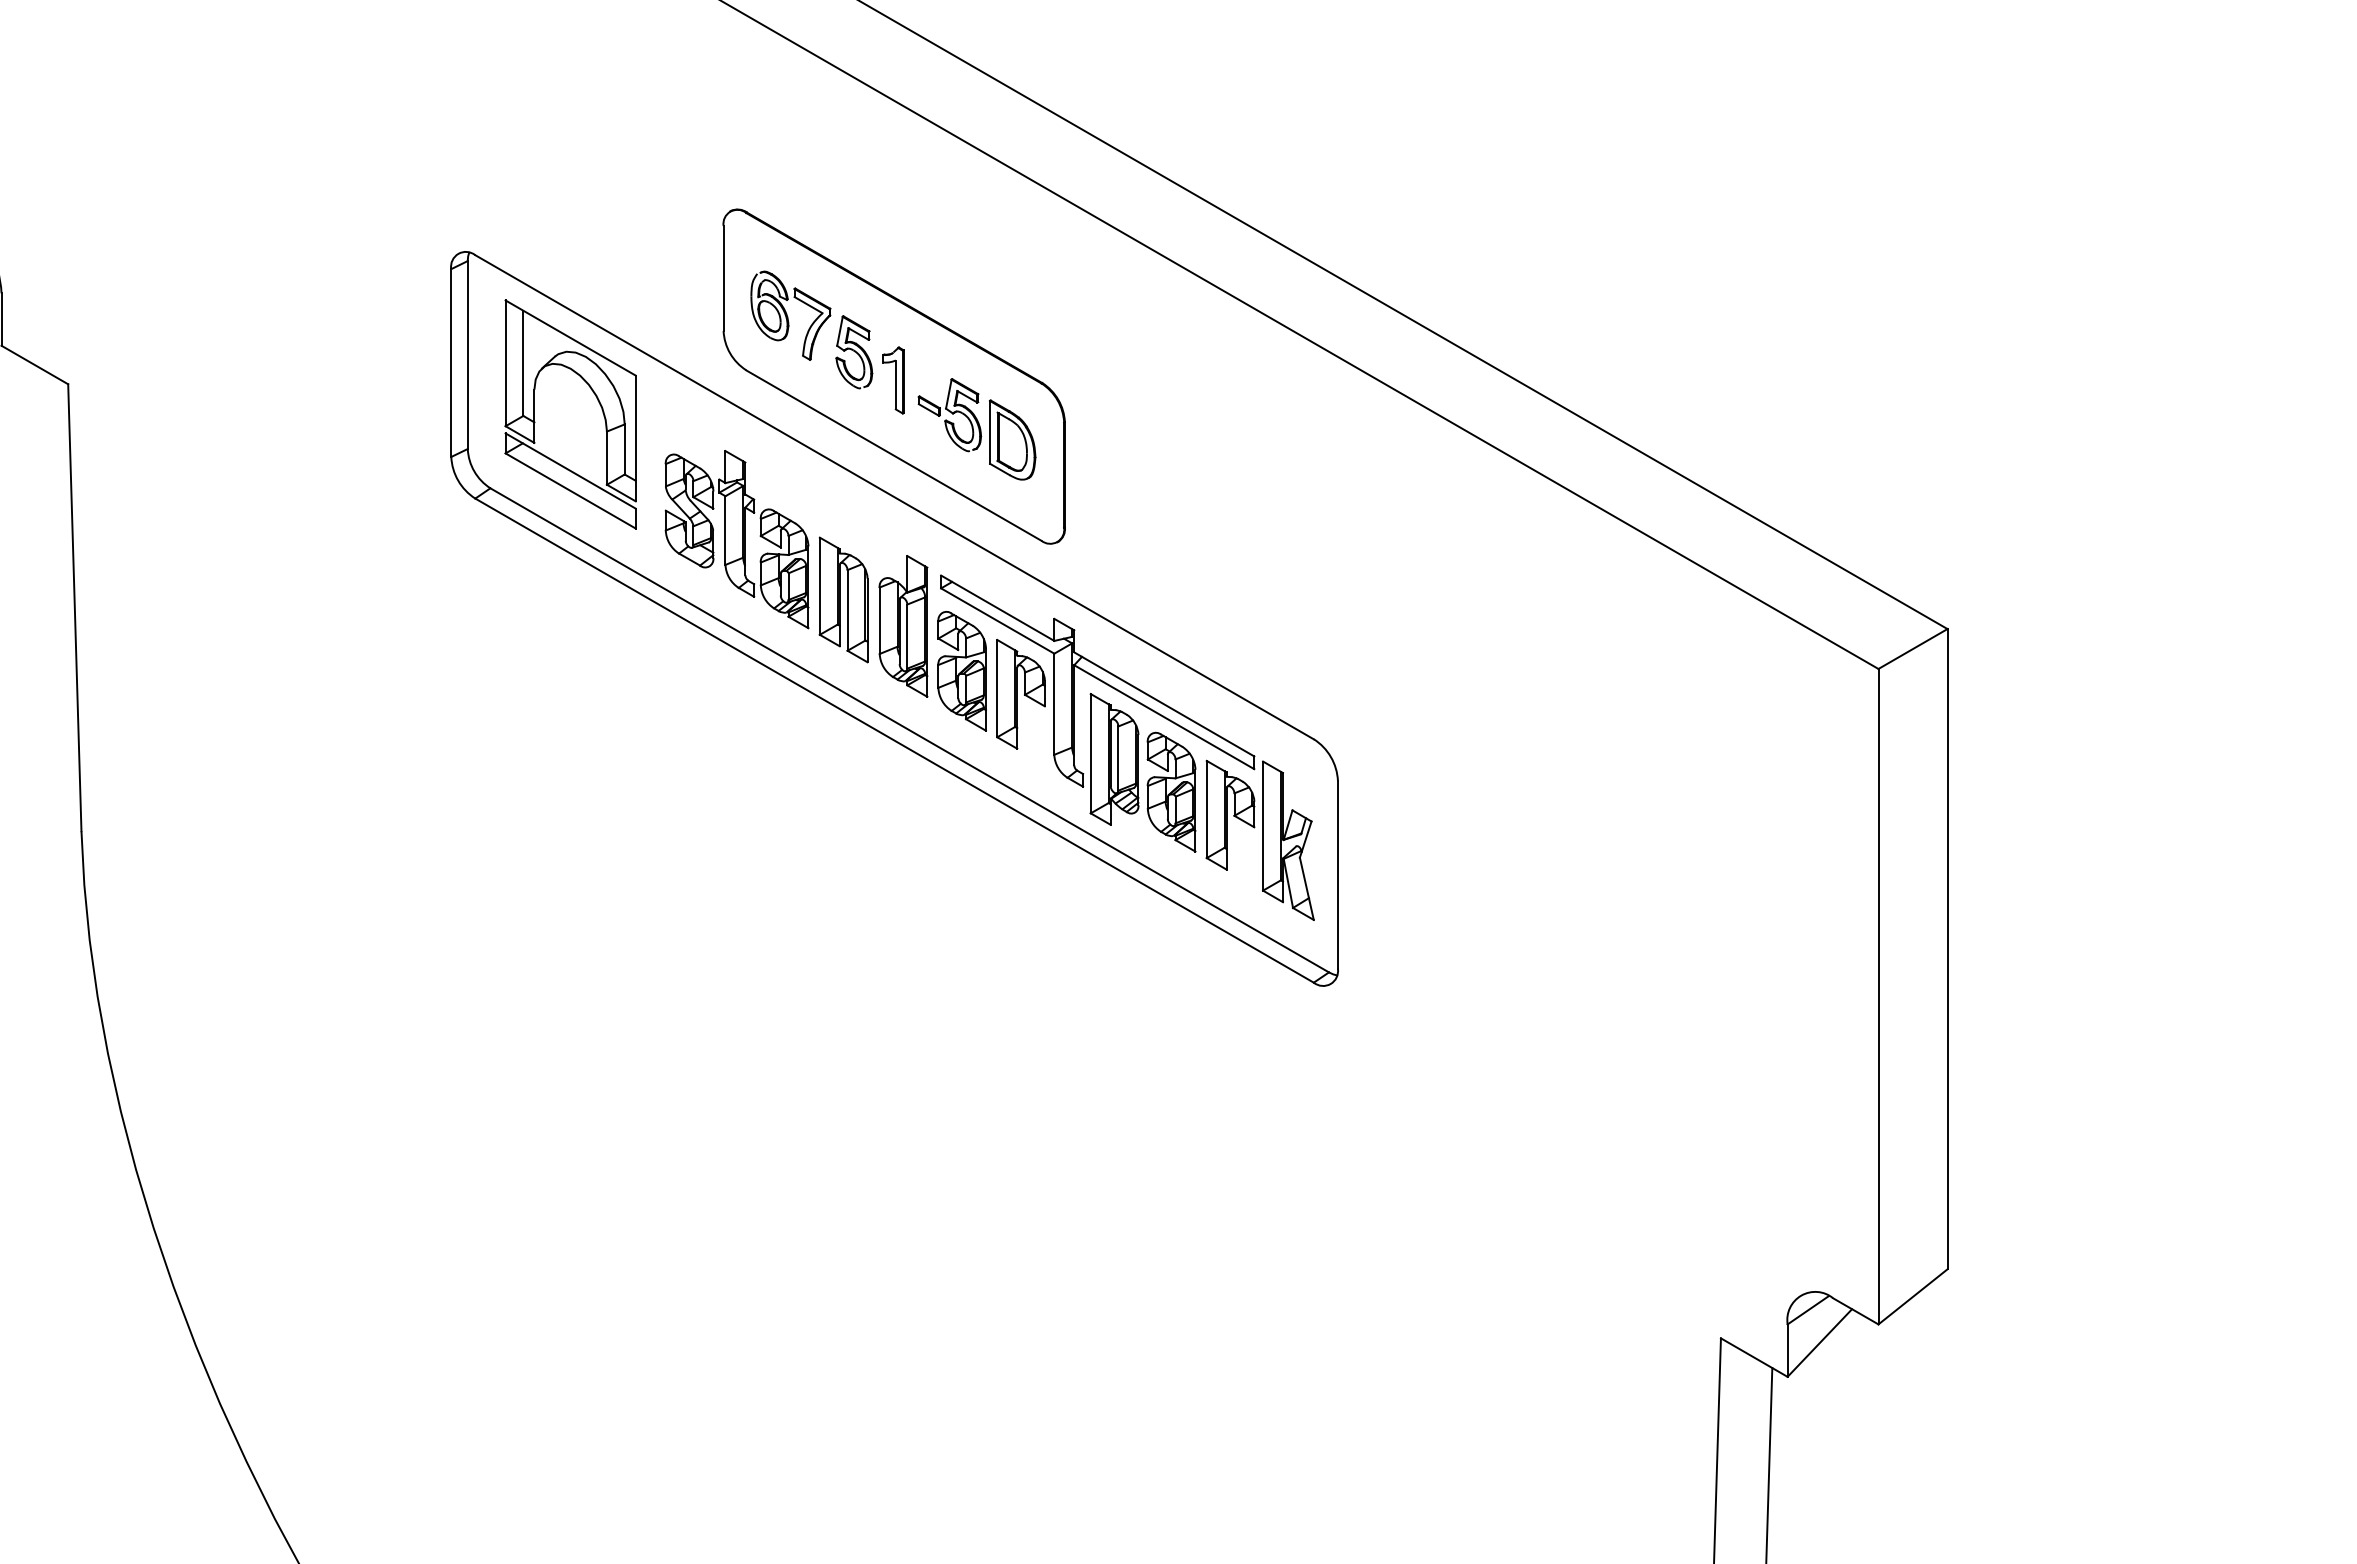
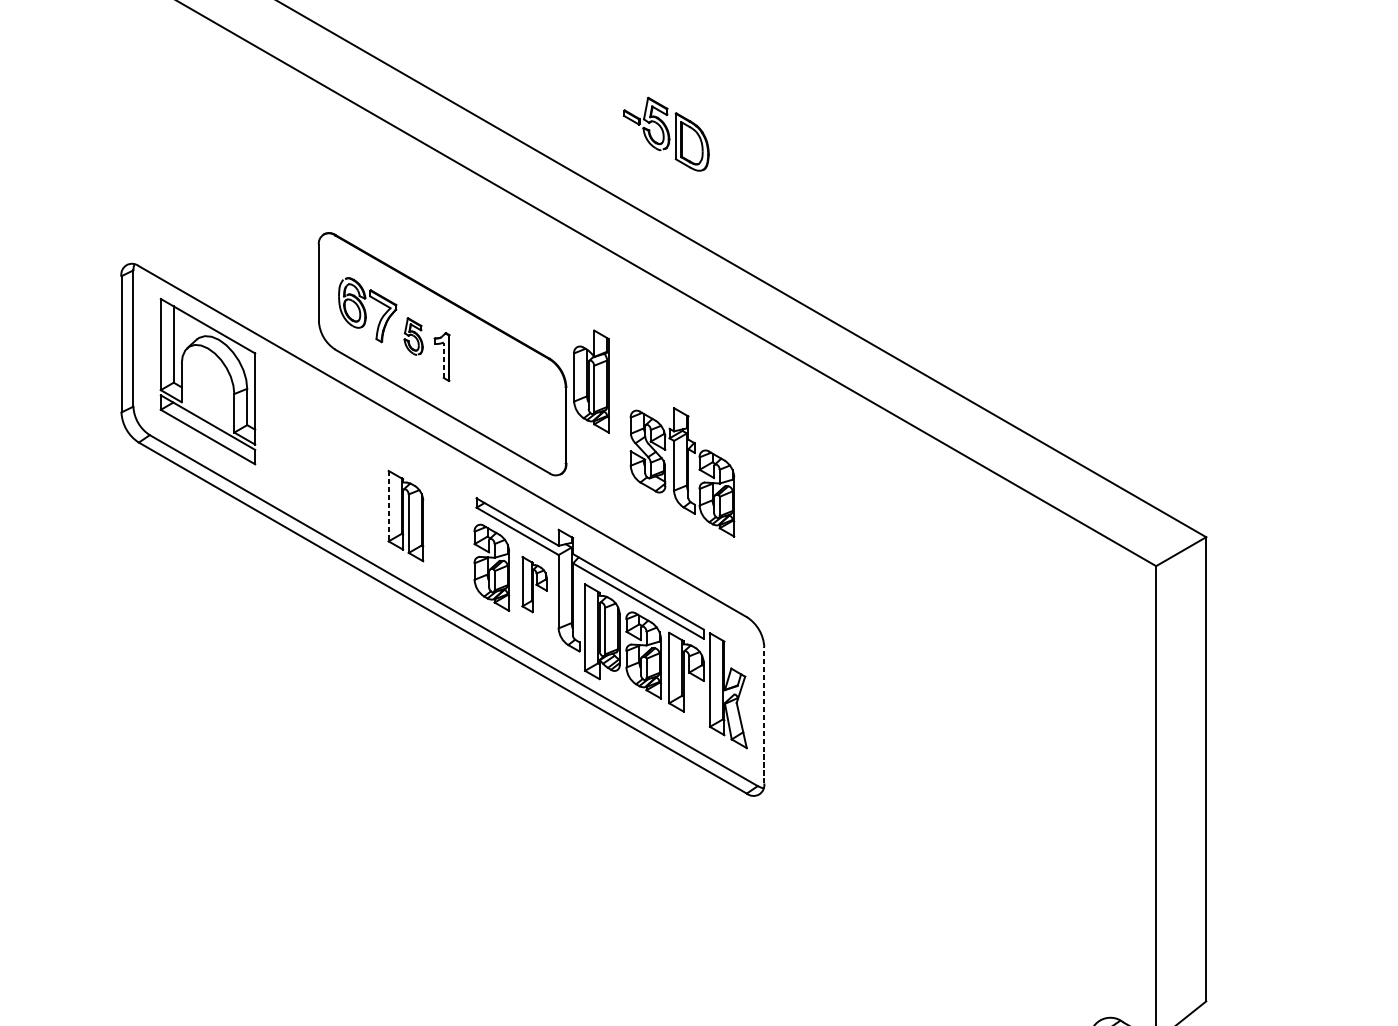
part: (854, 352) -> (413, 336), size x0.7
line: (895, 384) -> (443, 359), solid -> dashed
part: (976, 429) -> (666, 134), moved
part: (736, 539) -> (682, 472), moved
line: (819, 586) -> (388, 506), solid -> dashed
part: (903, 626) -> (591, 381), moved
part: (1020, 694) -> (534, 584), size x0.7
line: (1337, 874) -> (763, 715), solid -> dashed

